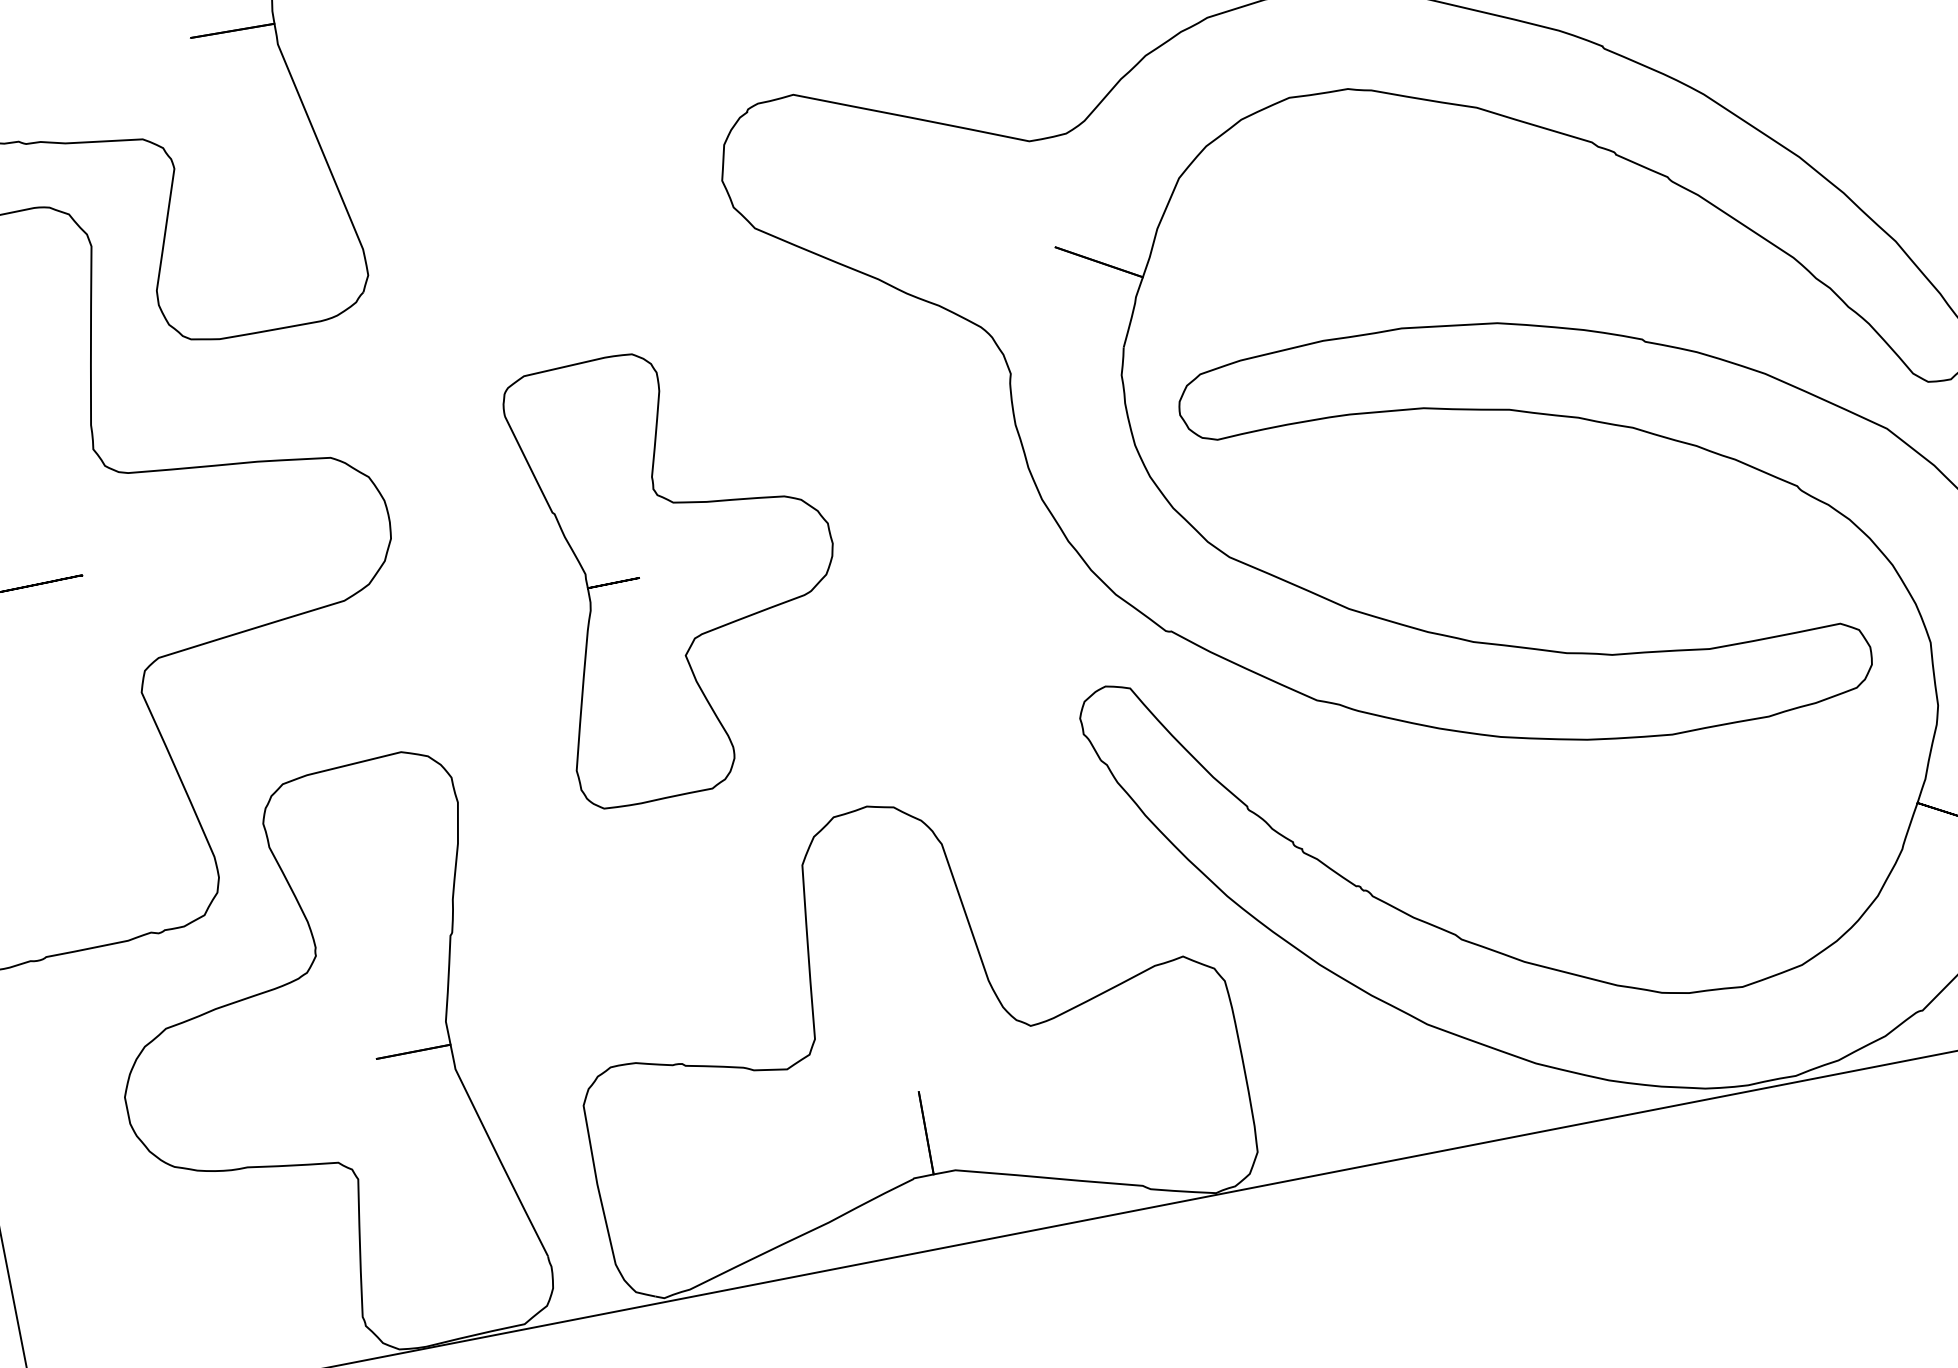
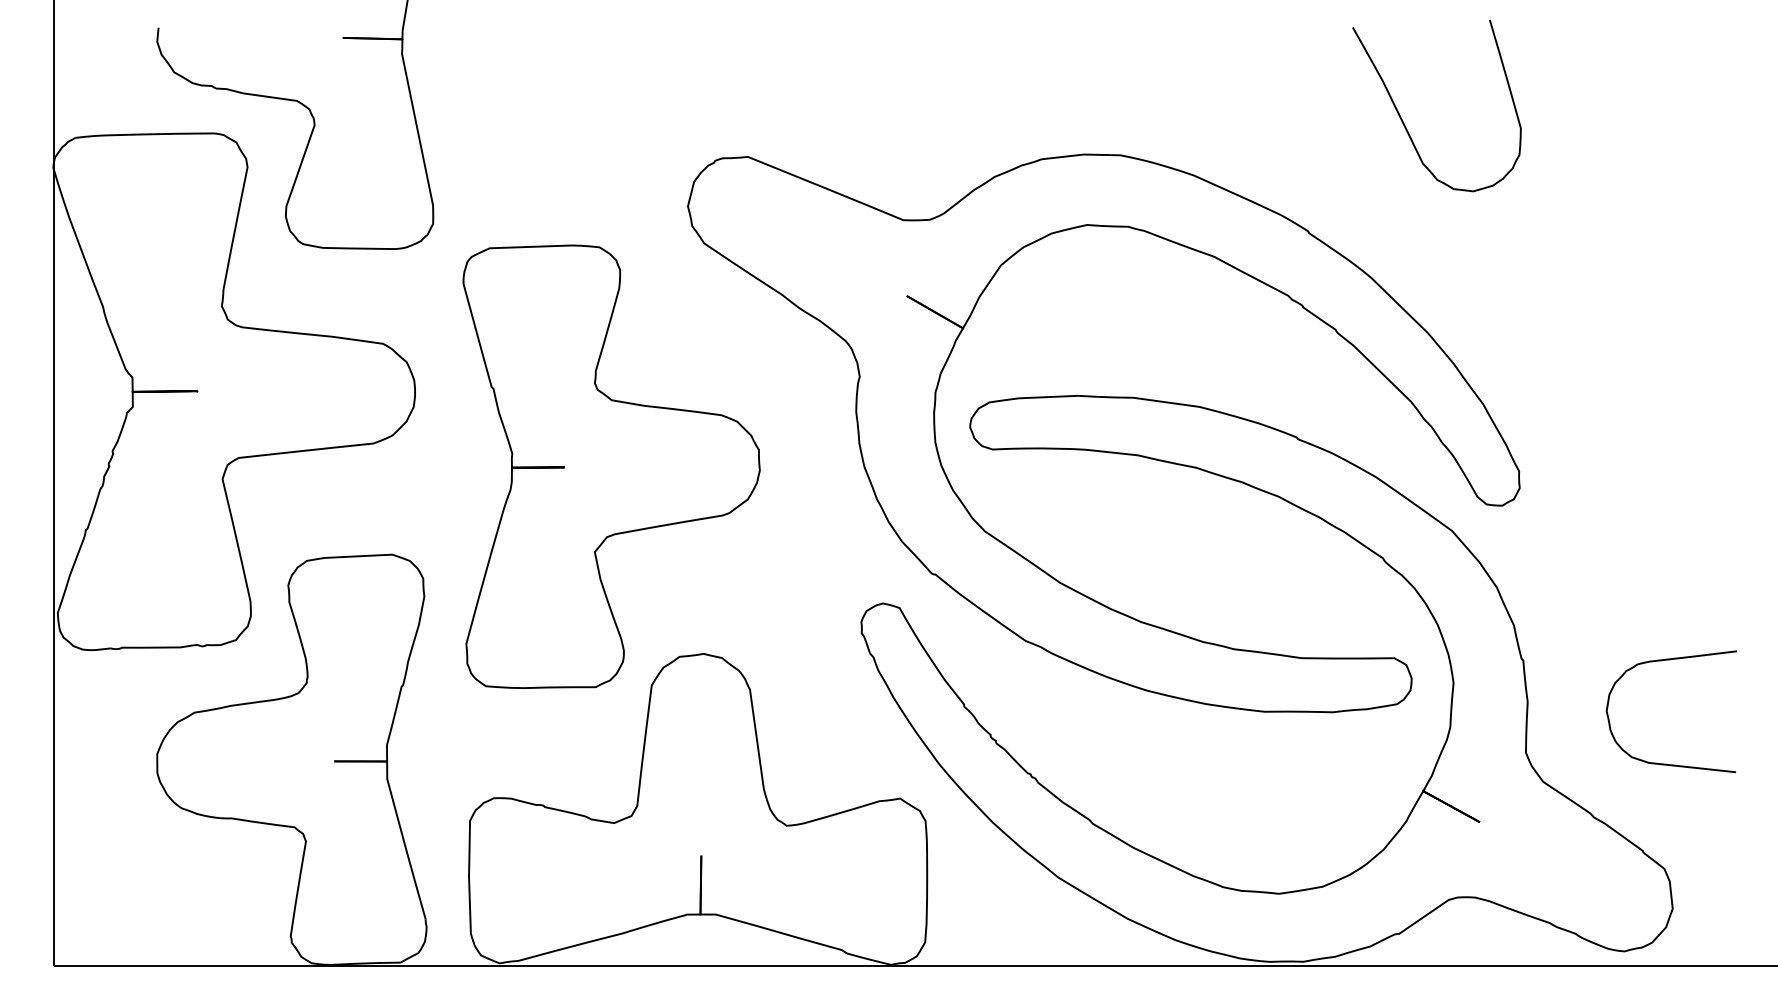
part: (685, 568) -> (611, 466), size x1.43

